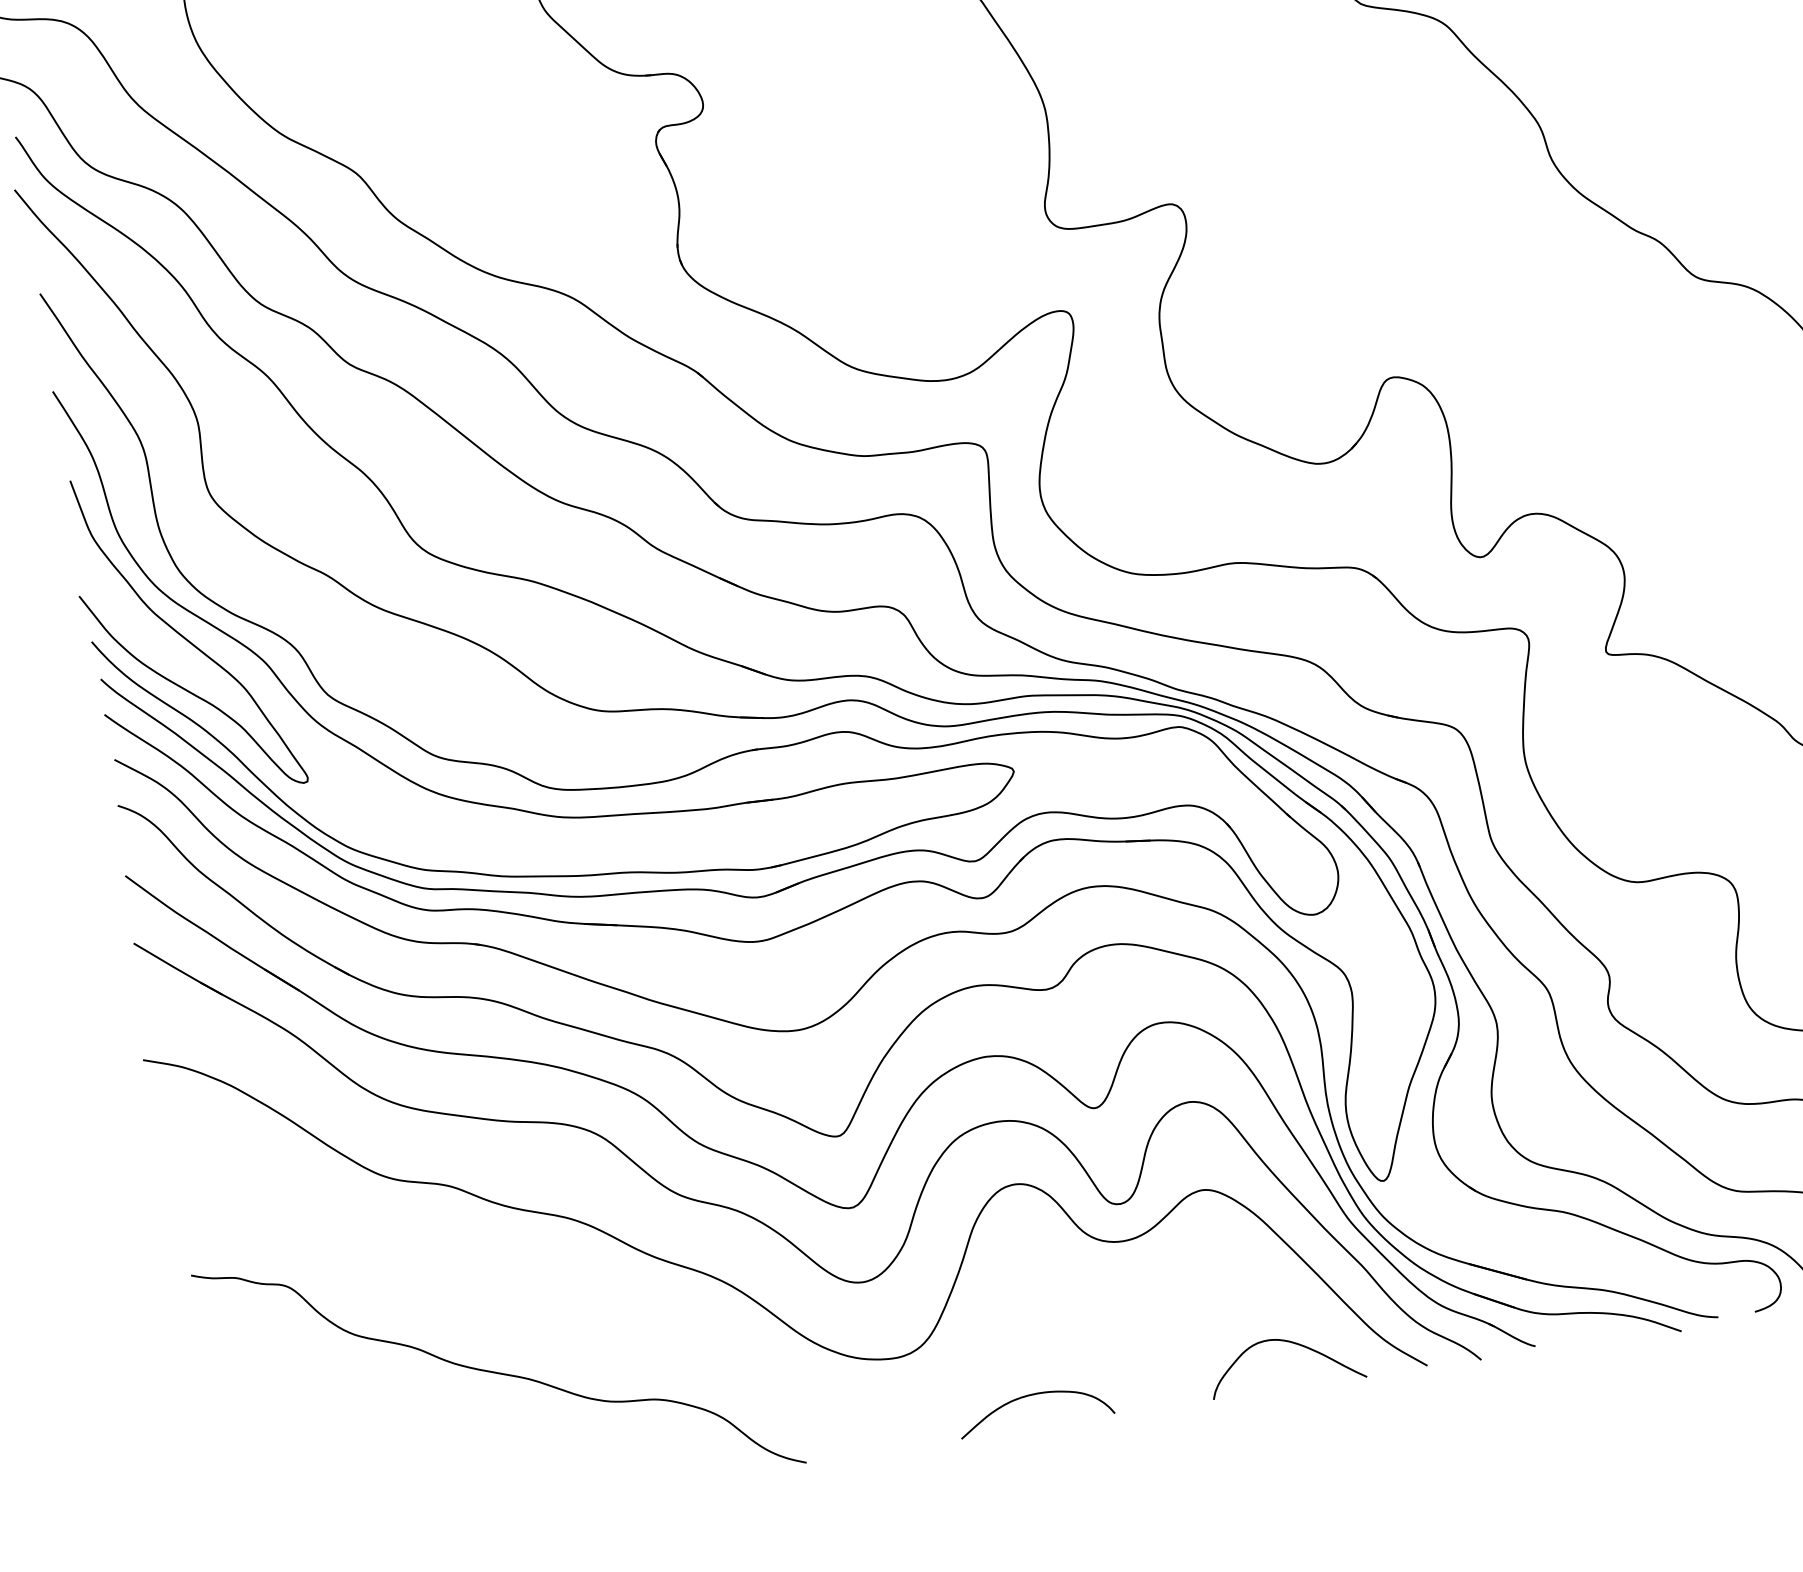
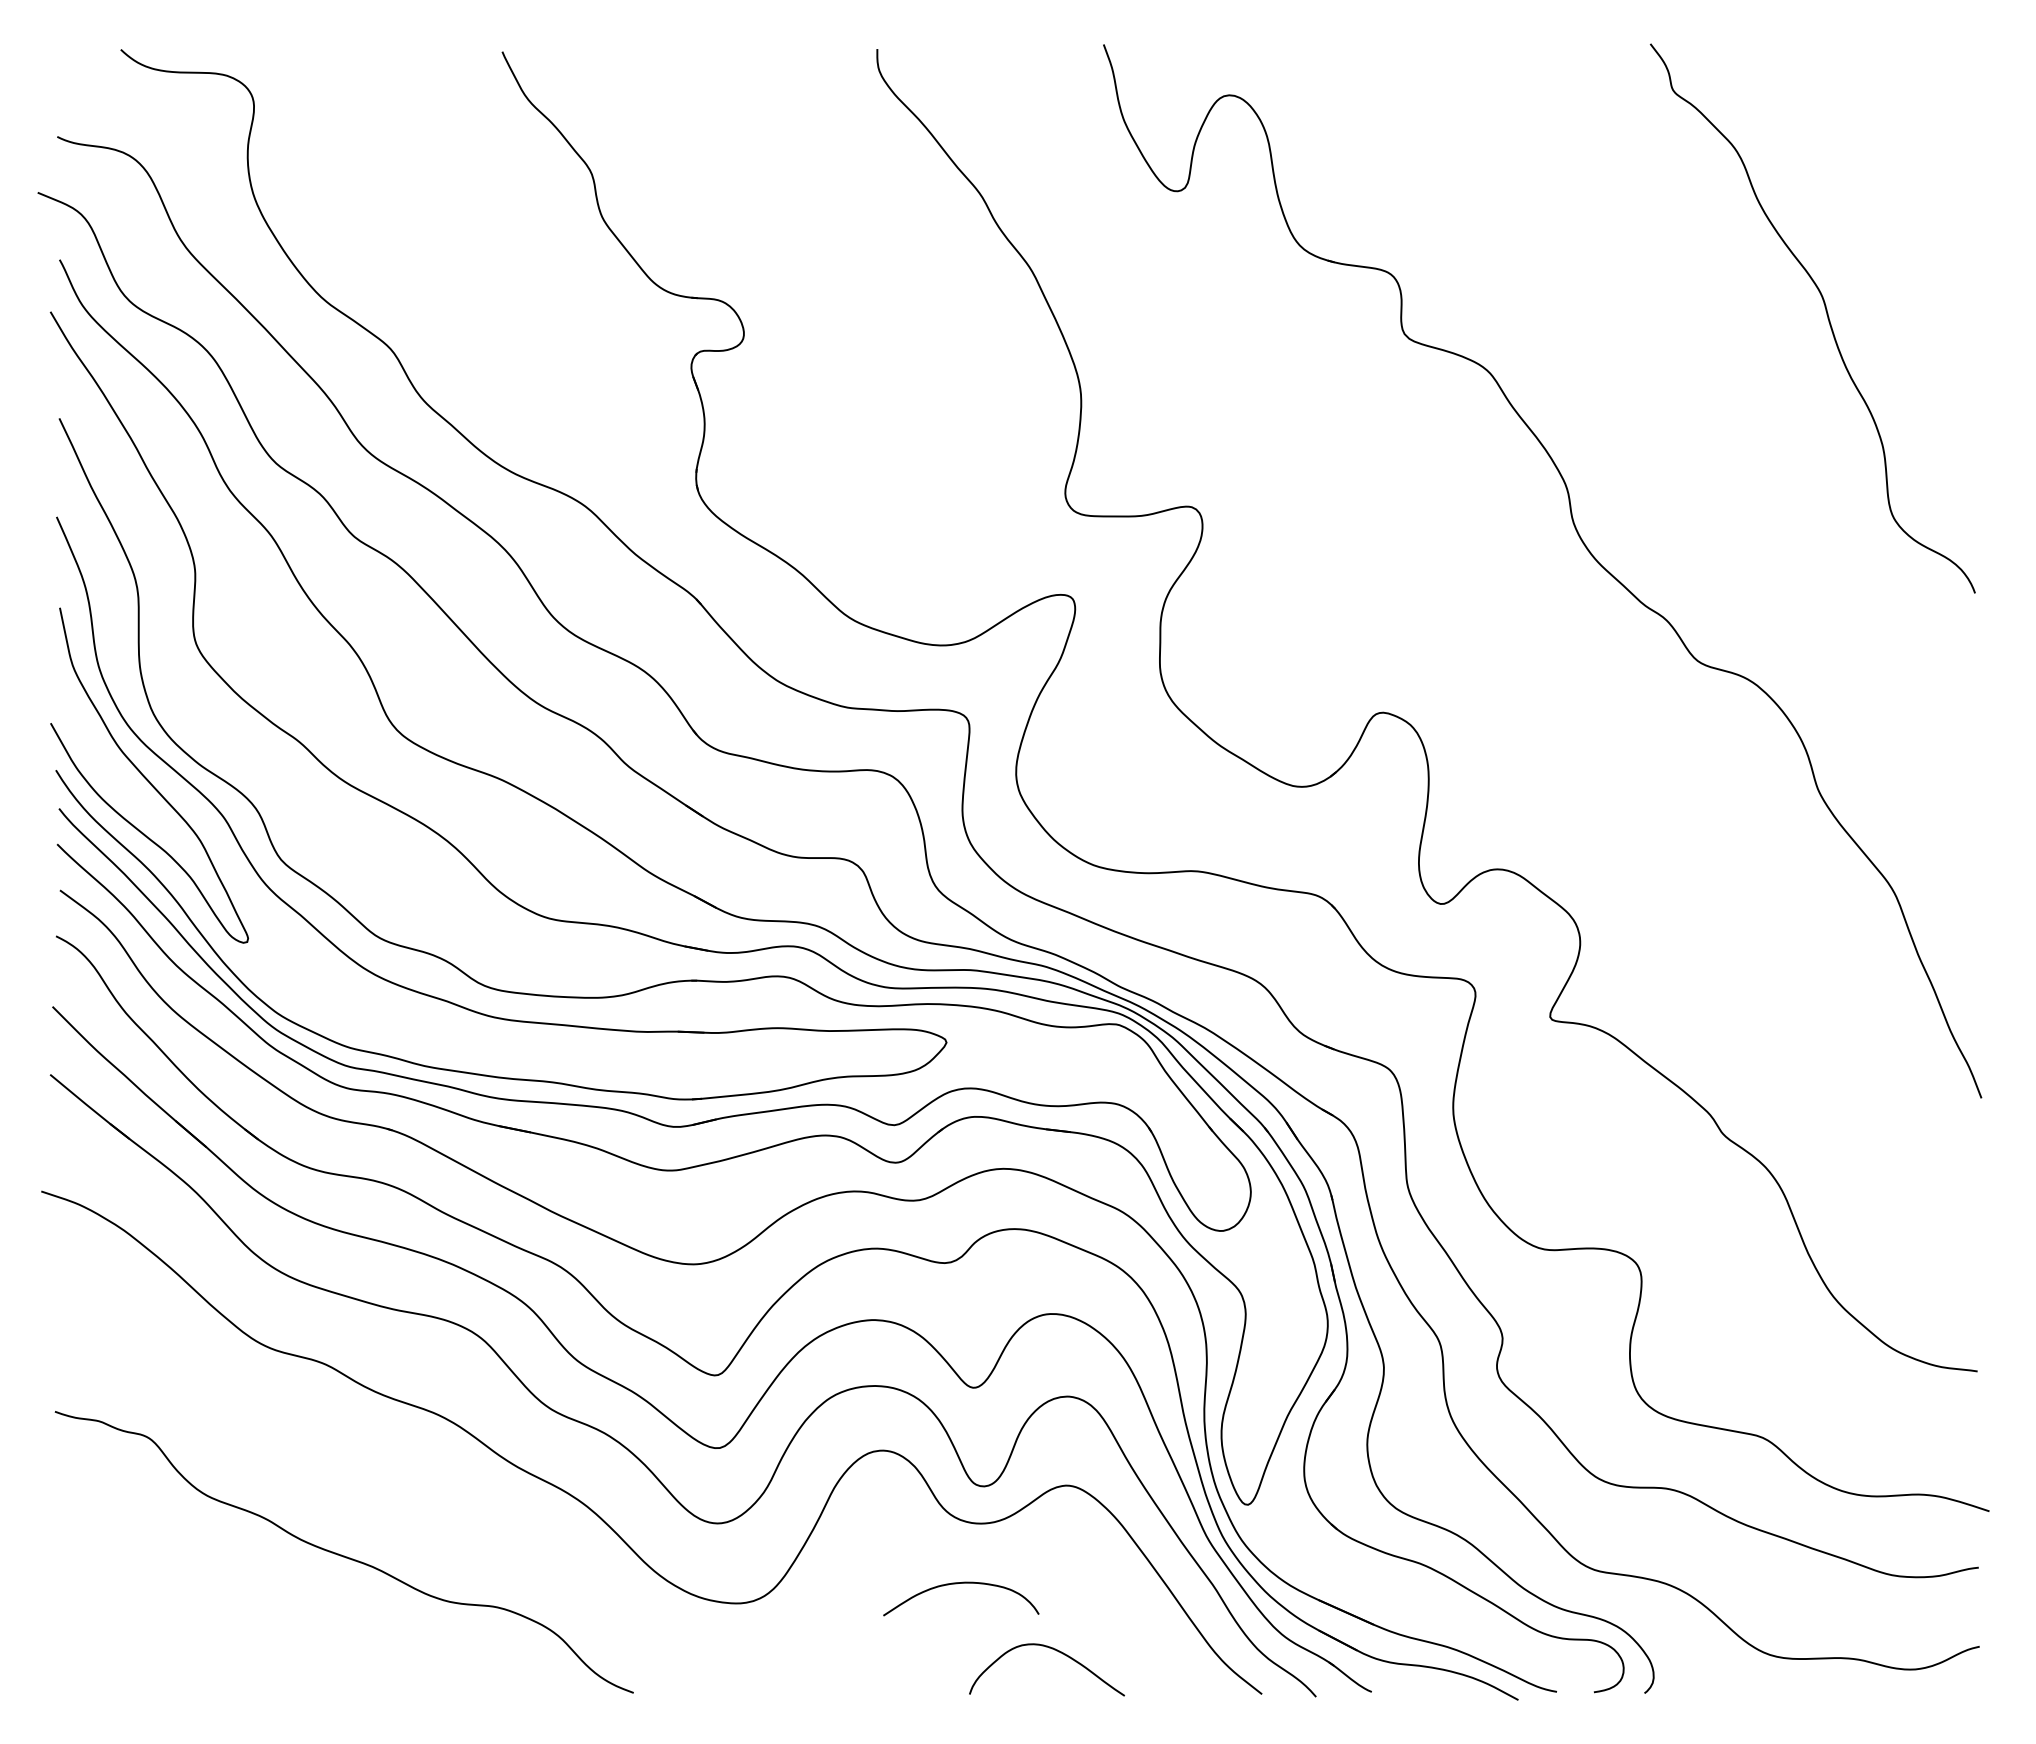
curve: (1292, 1343) -> (1056, 1651), moved
curve: (1029, 1396) -> (957, 1584), moved

